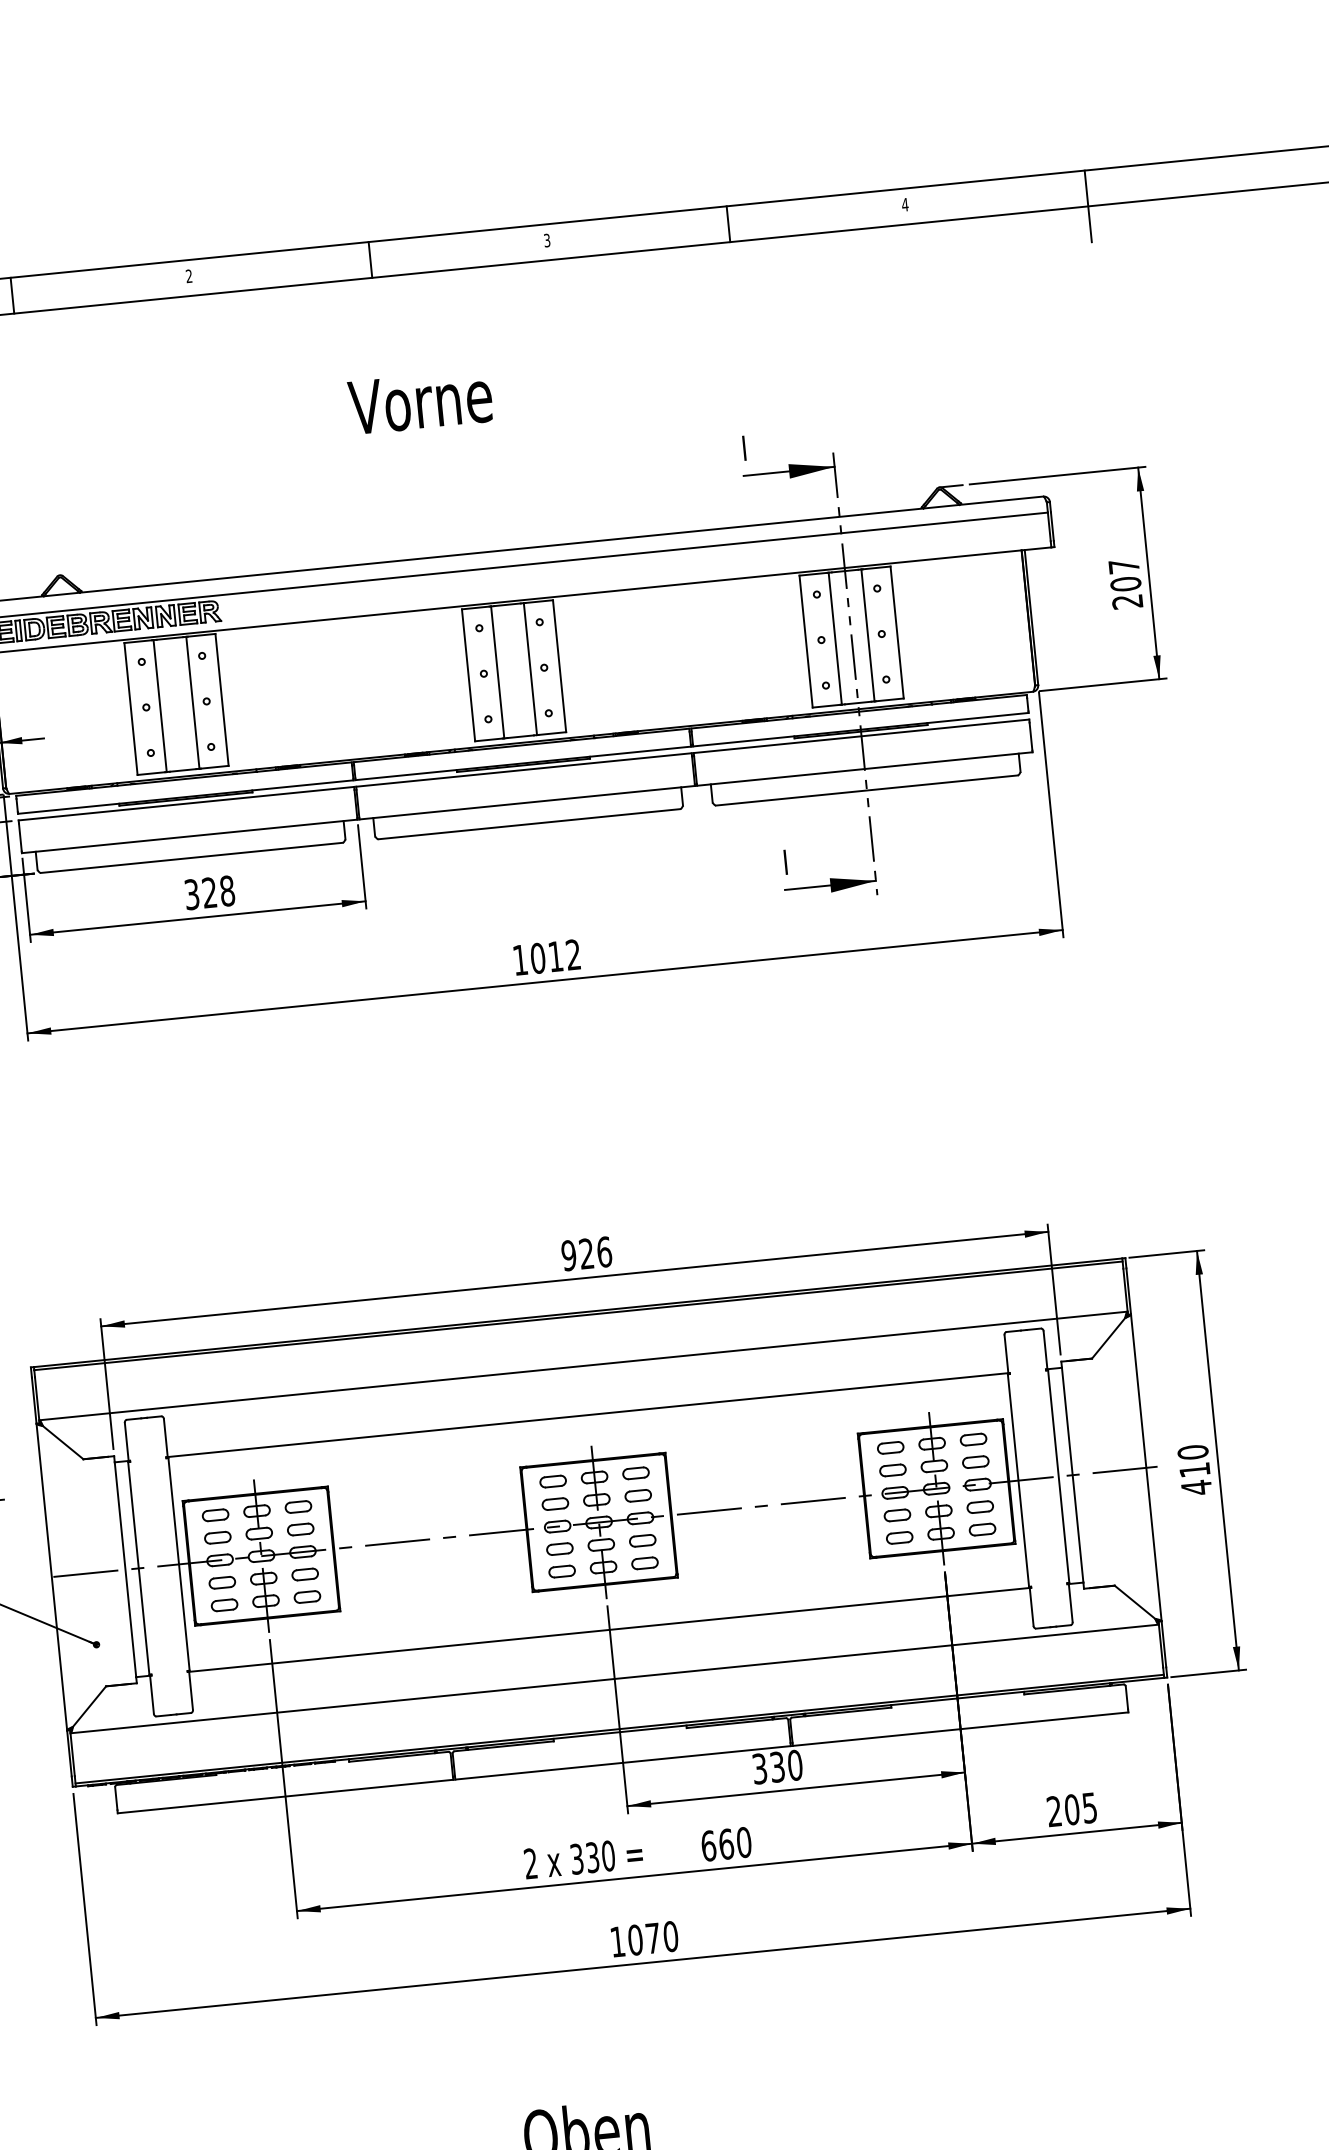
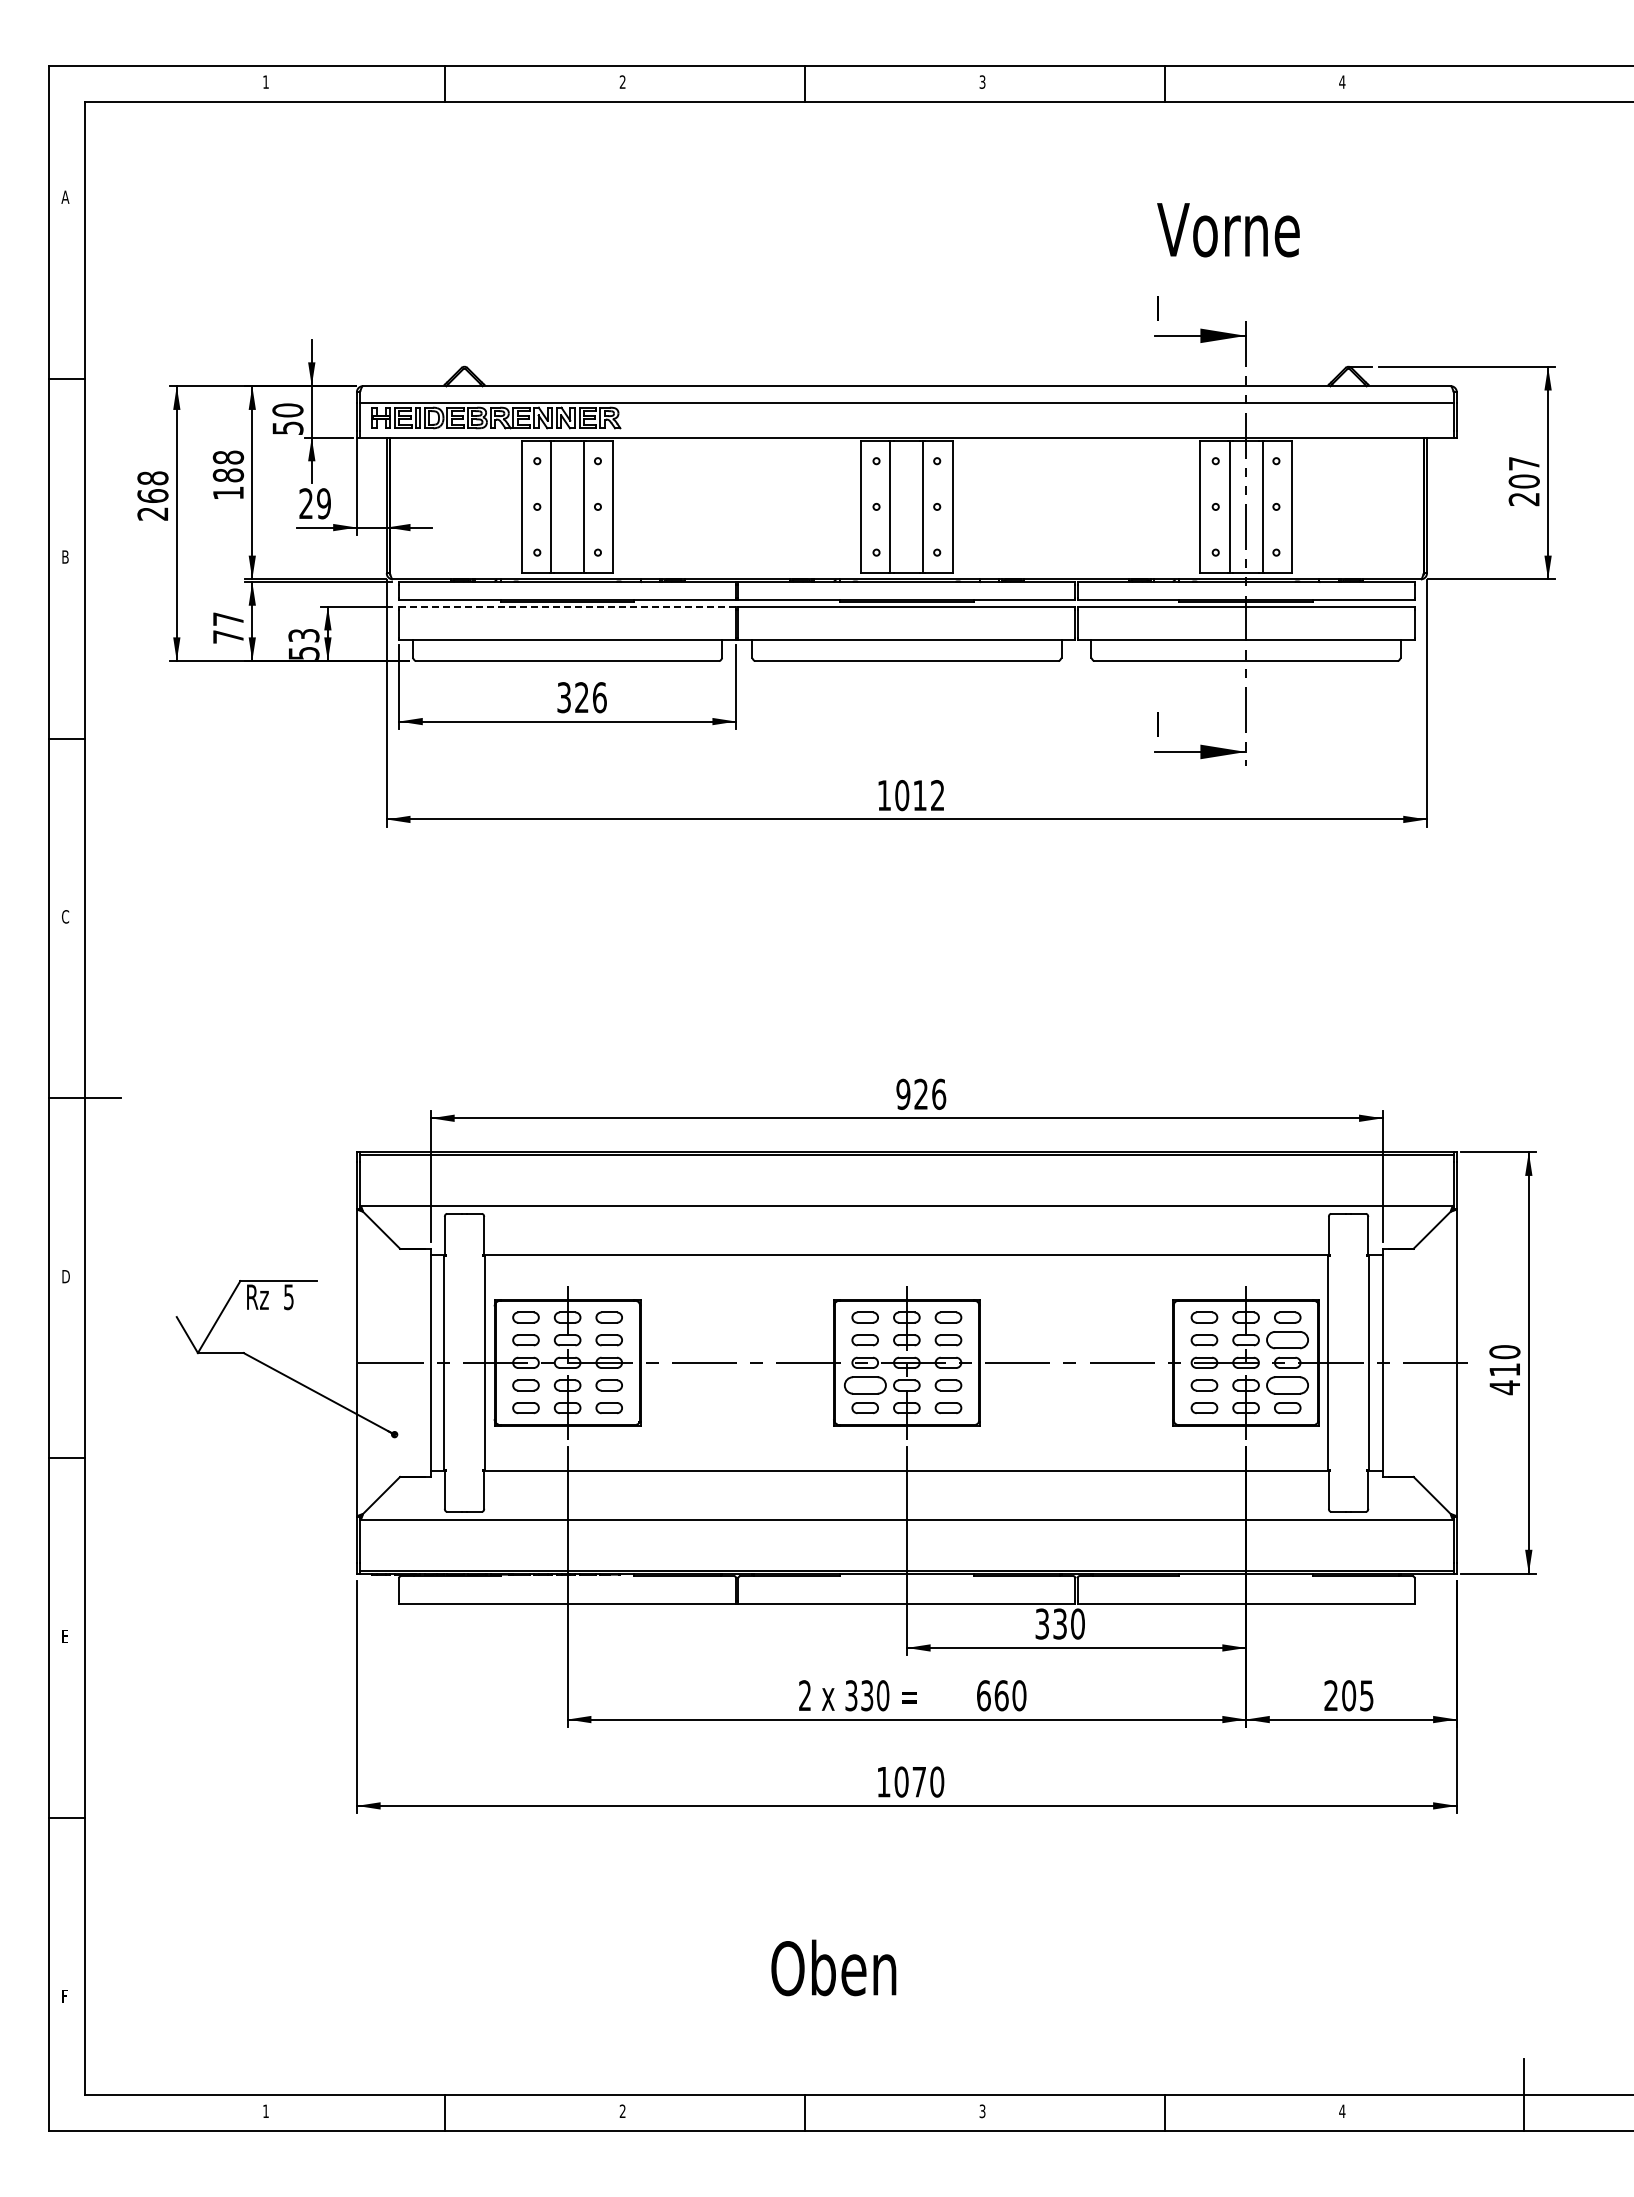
line: (1088, 206) -> (1524, 101), removed
text: (420, 402) -> (1228, 230), moved
line: (186, 803) -> (567, 606), solid -> dashed
text: (227, 890) -> (599, 697), 328 -> 326
part: (975, 1462) -> (1287, 1340), size x1.6
part: (980, 1507) -> (1287, 1385), size x1.6
part: (559, 1549) -> (864, 1385), size x1.6

